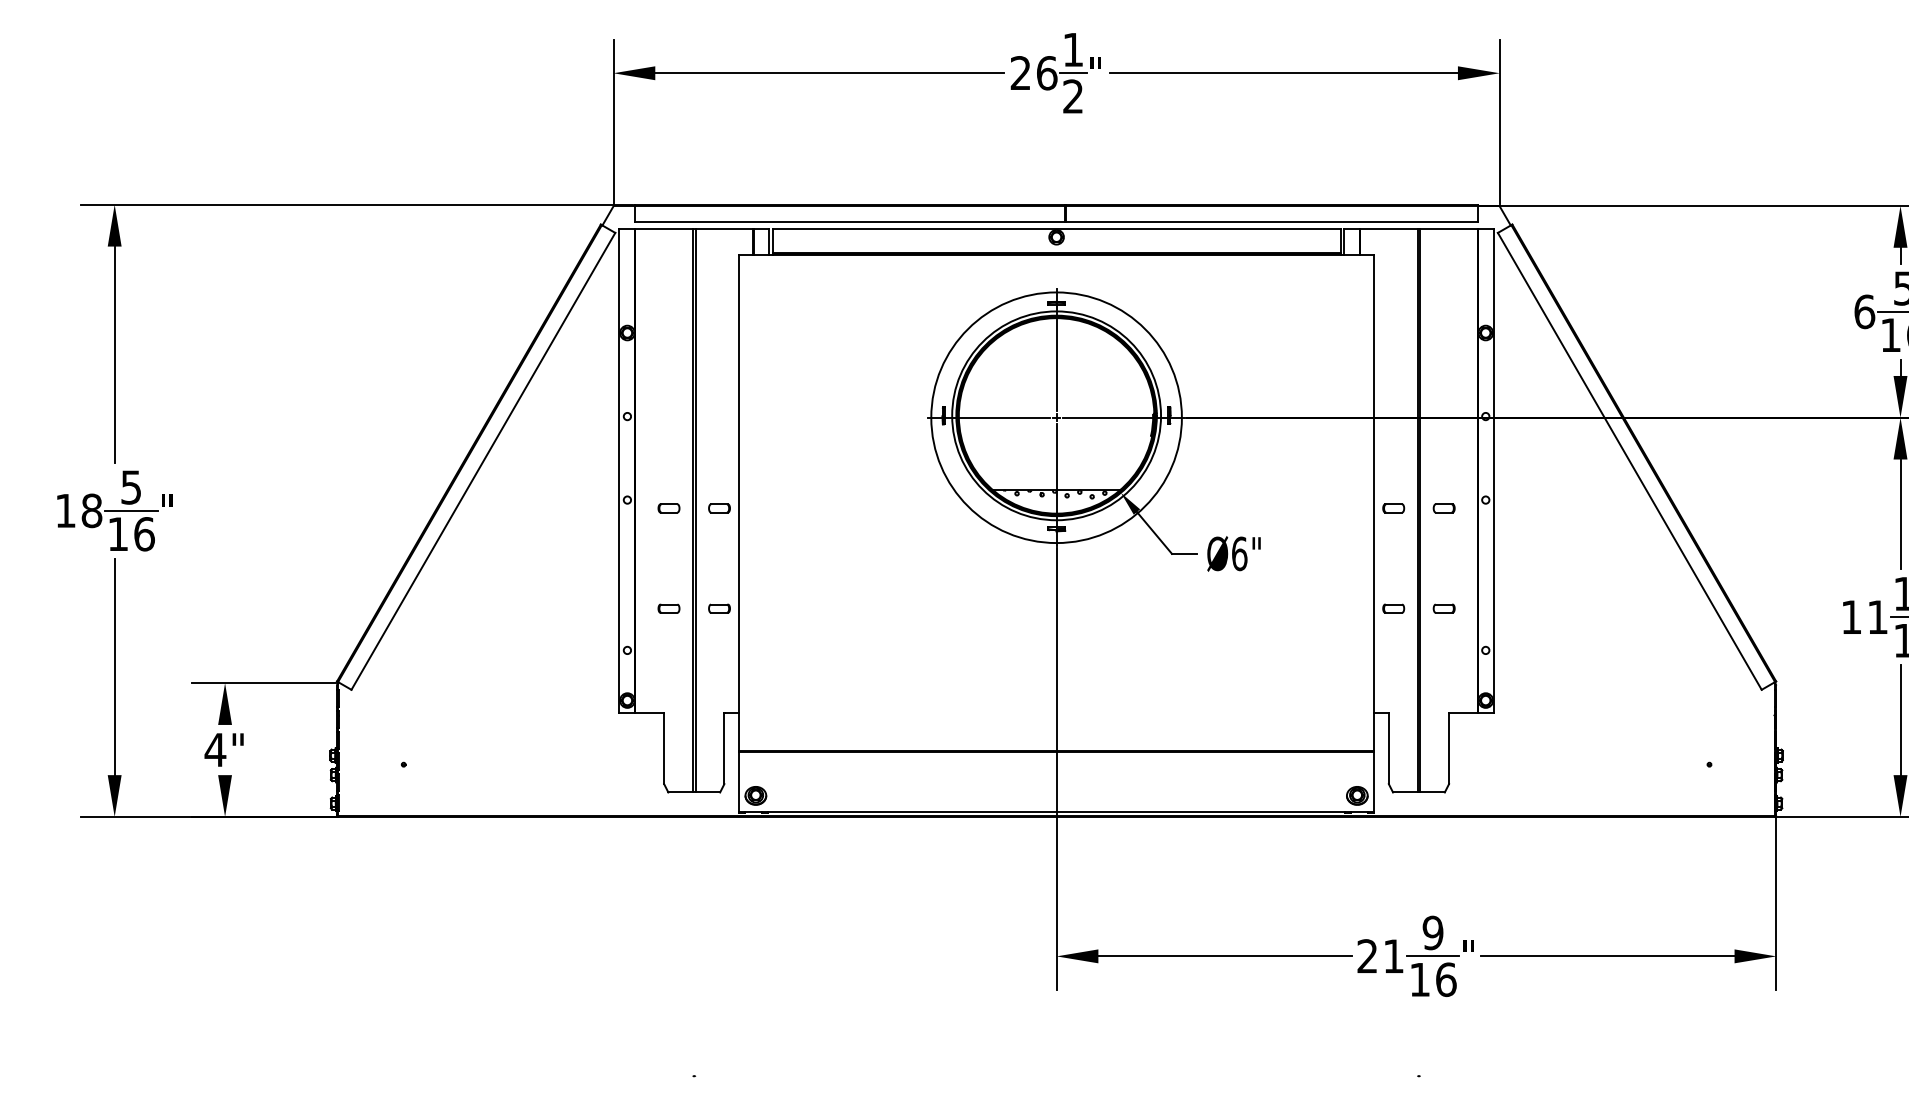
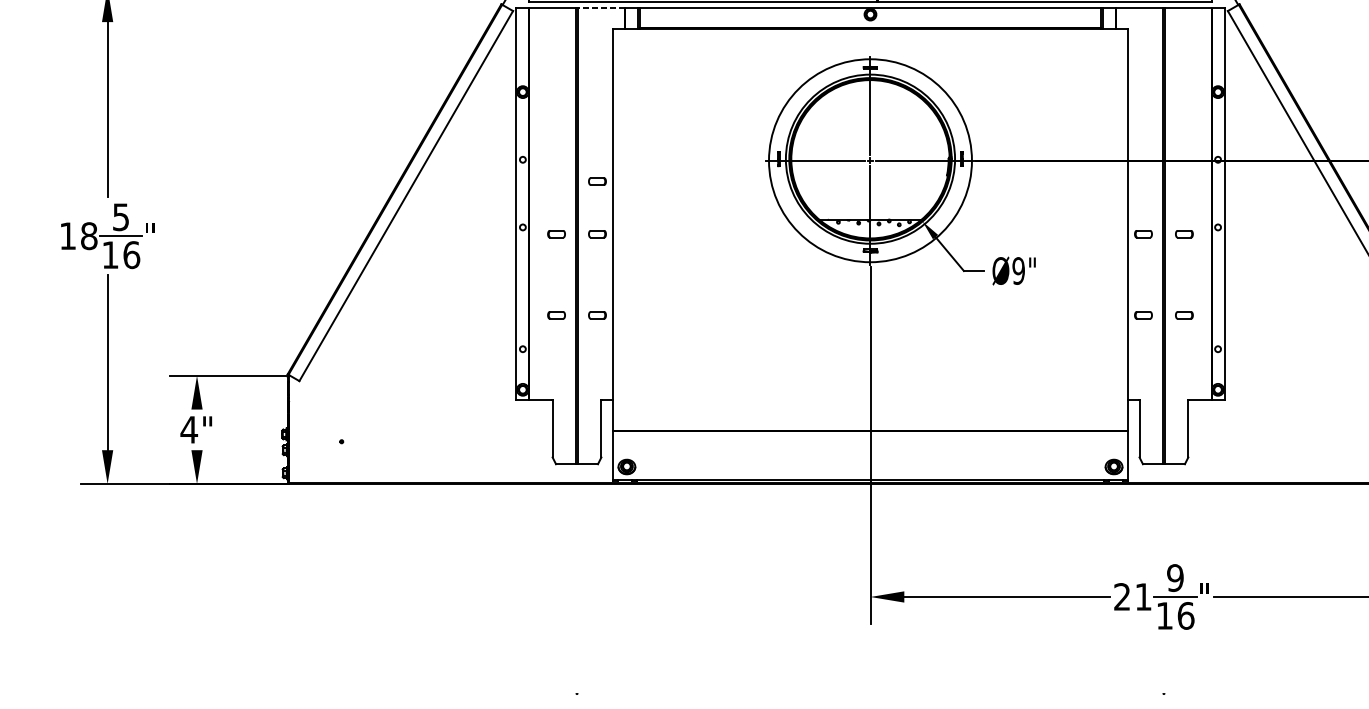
line: (724, 228) -> (601, 7), solid -> dashed
part: (719, 443) -> (597, 181), added
text: (1239, 553) -> (1018, 270), Ø6" -> Ø9"

